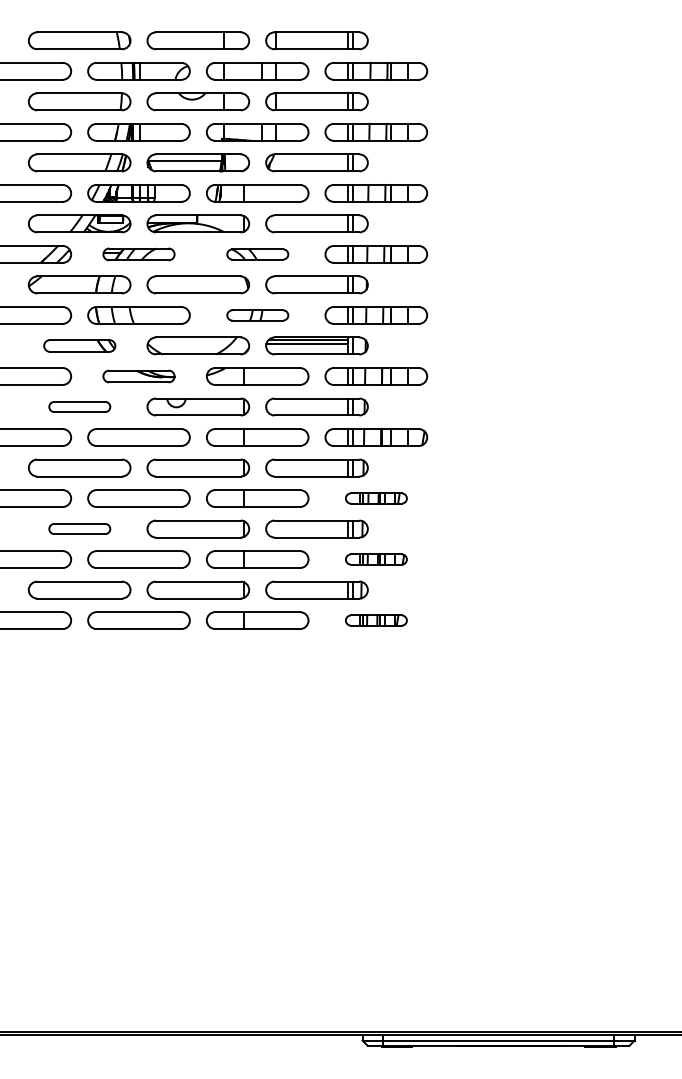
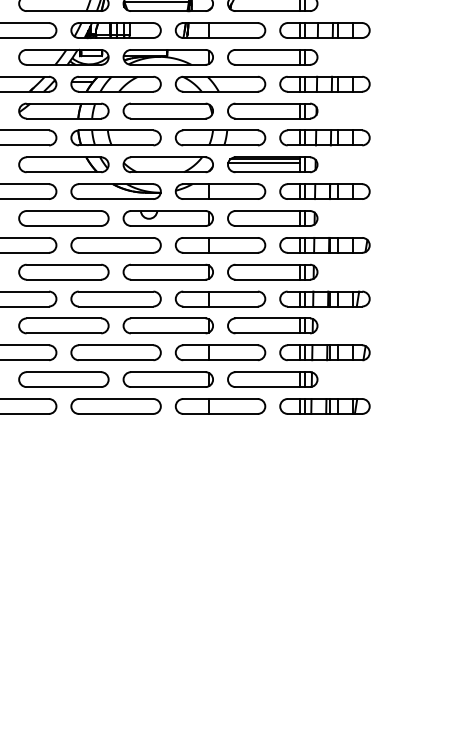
part: (138, 254) -> (115, 84), size x1.43
part: (257, 254) -> (220, 84), size x1.67
part: (257, 315) -> (220, 137), size x1.67
part: (79, 345) -> (63, 164), size x1.43
part: (138, 376) -> (115, 191), size x1.43
part: (79, 406) -> (63, 218), size x1.67
part: (376, 498) -> (325, 299), size x1.67
part: (79, 528) -> (63, 325), size x1.67
part: (376, 559) -> (325, 352), size x1.67
part: (376, 620) -> (325, 406), size x1.67

